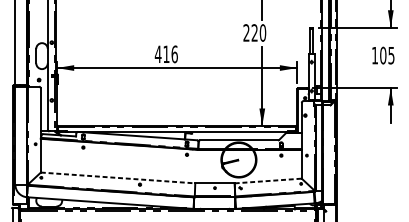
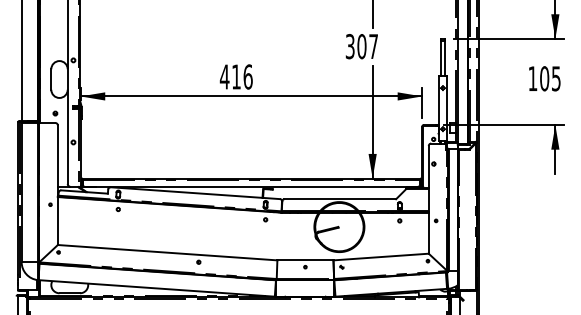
text: (254, 32) -> (361, 46), 220 -> 307
line: (118, 177) -> (168, 252), dashed -> solid
line: (268, 181) -> (381, 257), dashed -> solid

